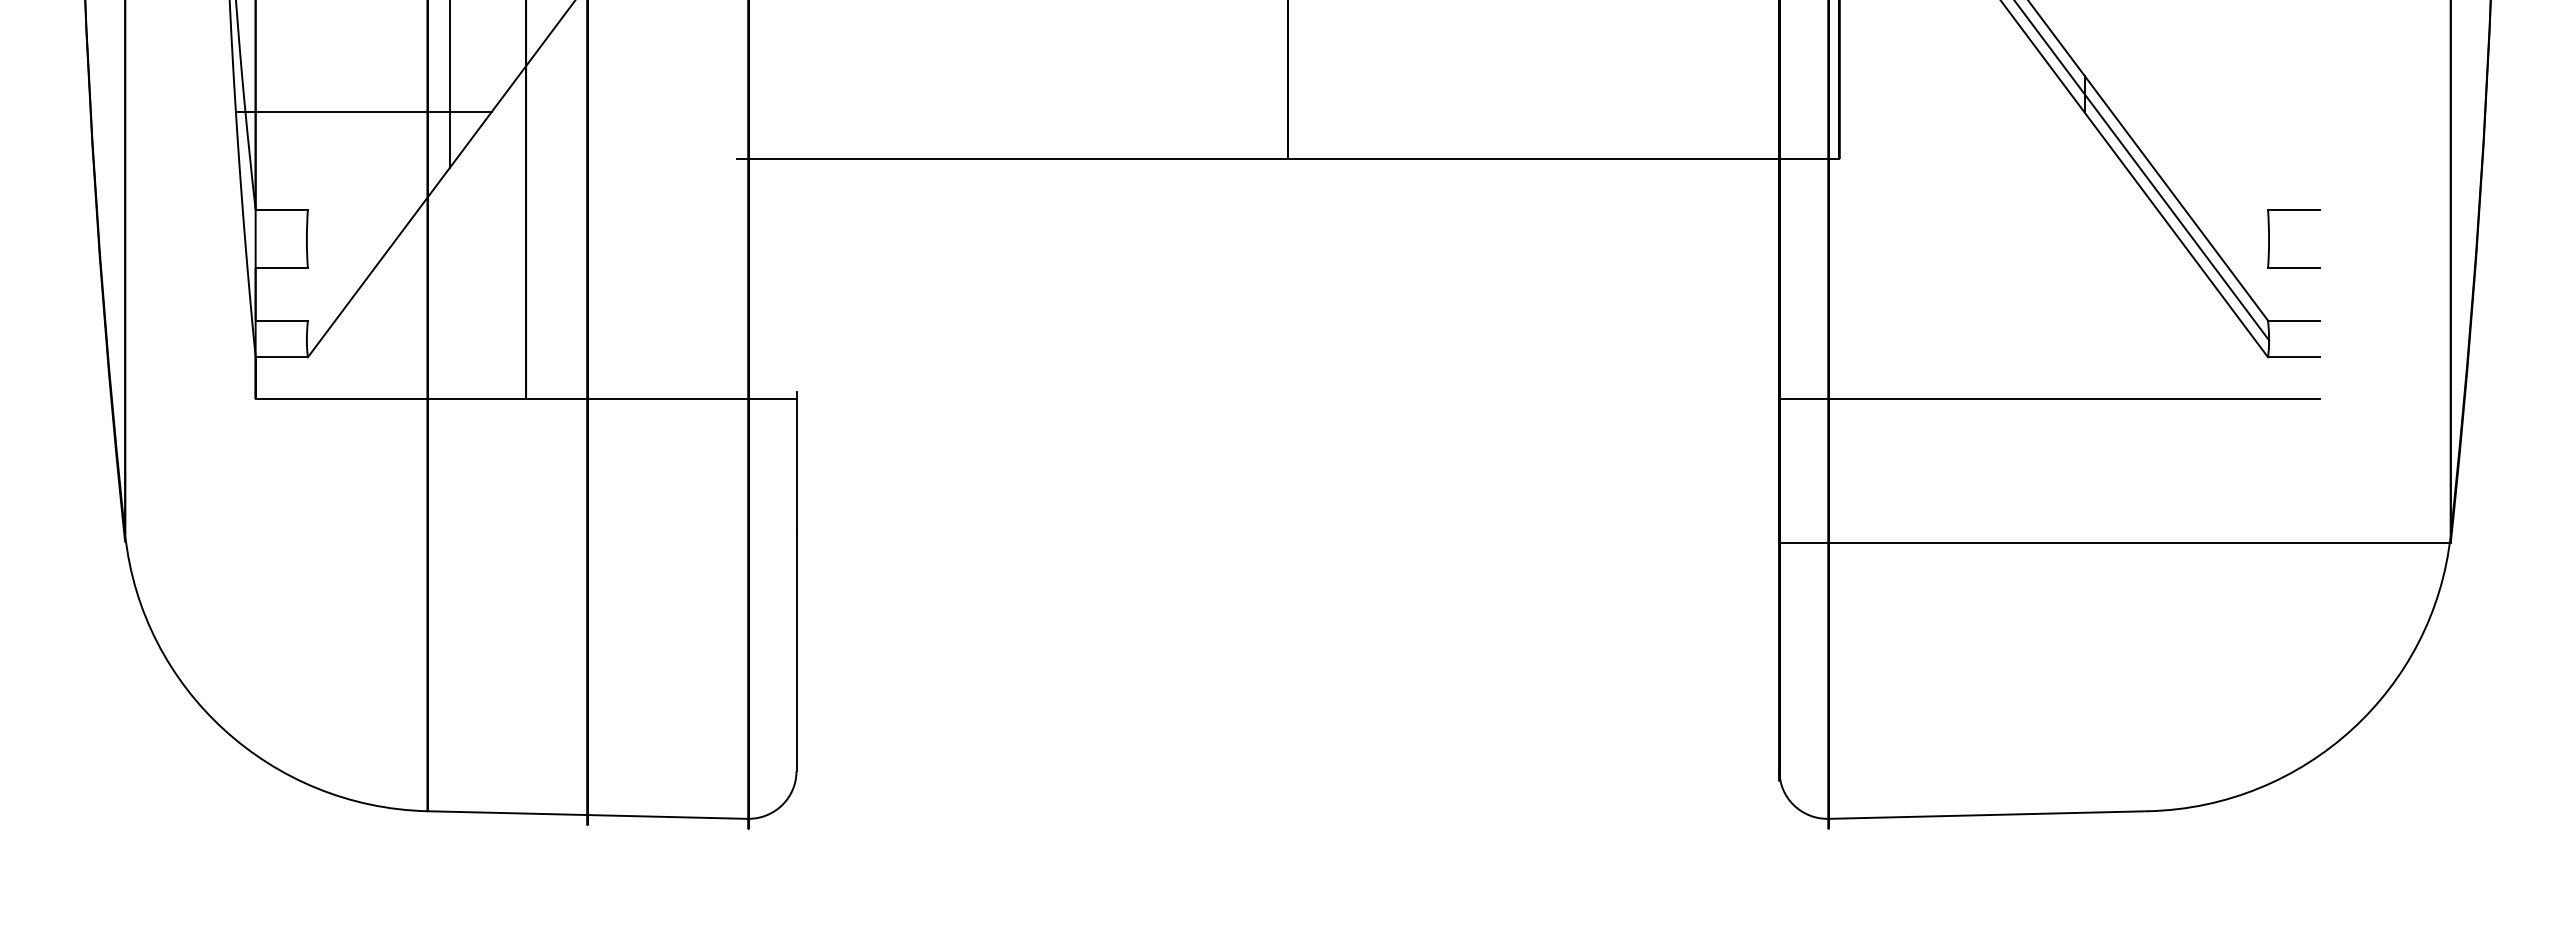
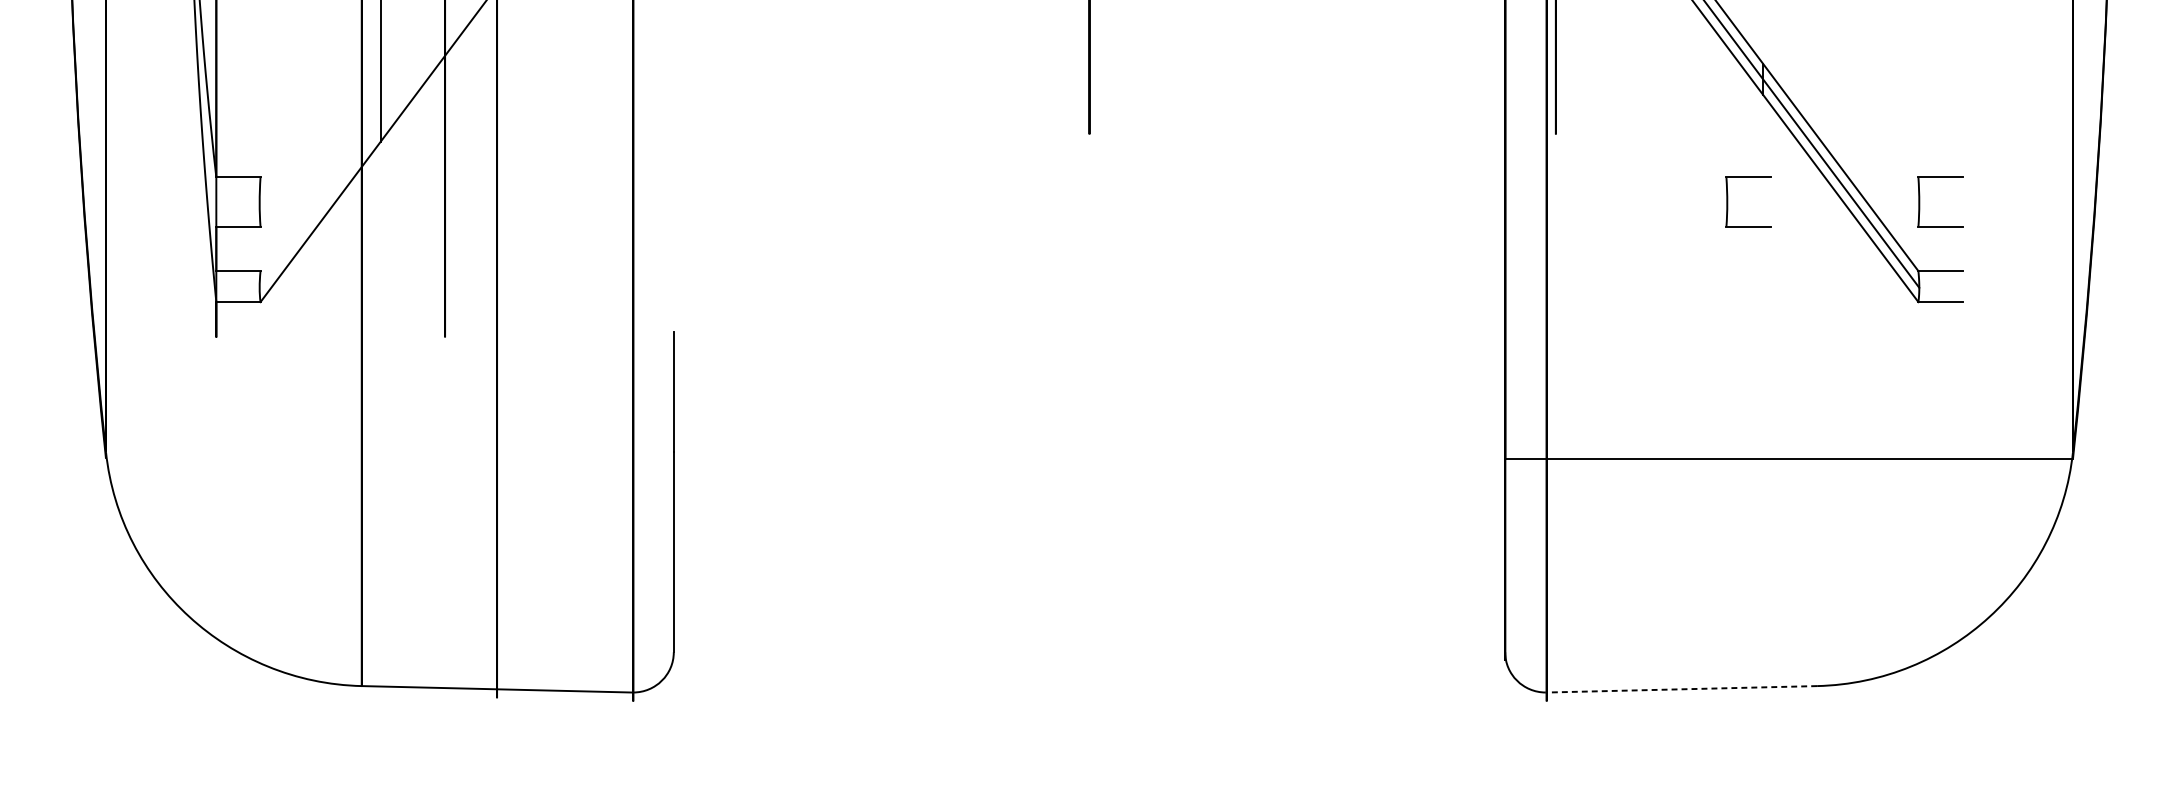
line: (363, 112) -> (307, 95), removed
line: (1287, 158) -> (1089, 133), removed
part: (2042, 238) -> (1727, 201), added
line: (525, 398) -> (444, 336), removed
line: (2049, 398) -> (1733, 336), removed
line: (1988, 815) -> (1681, 689), solid -> dashed

